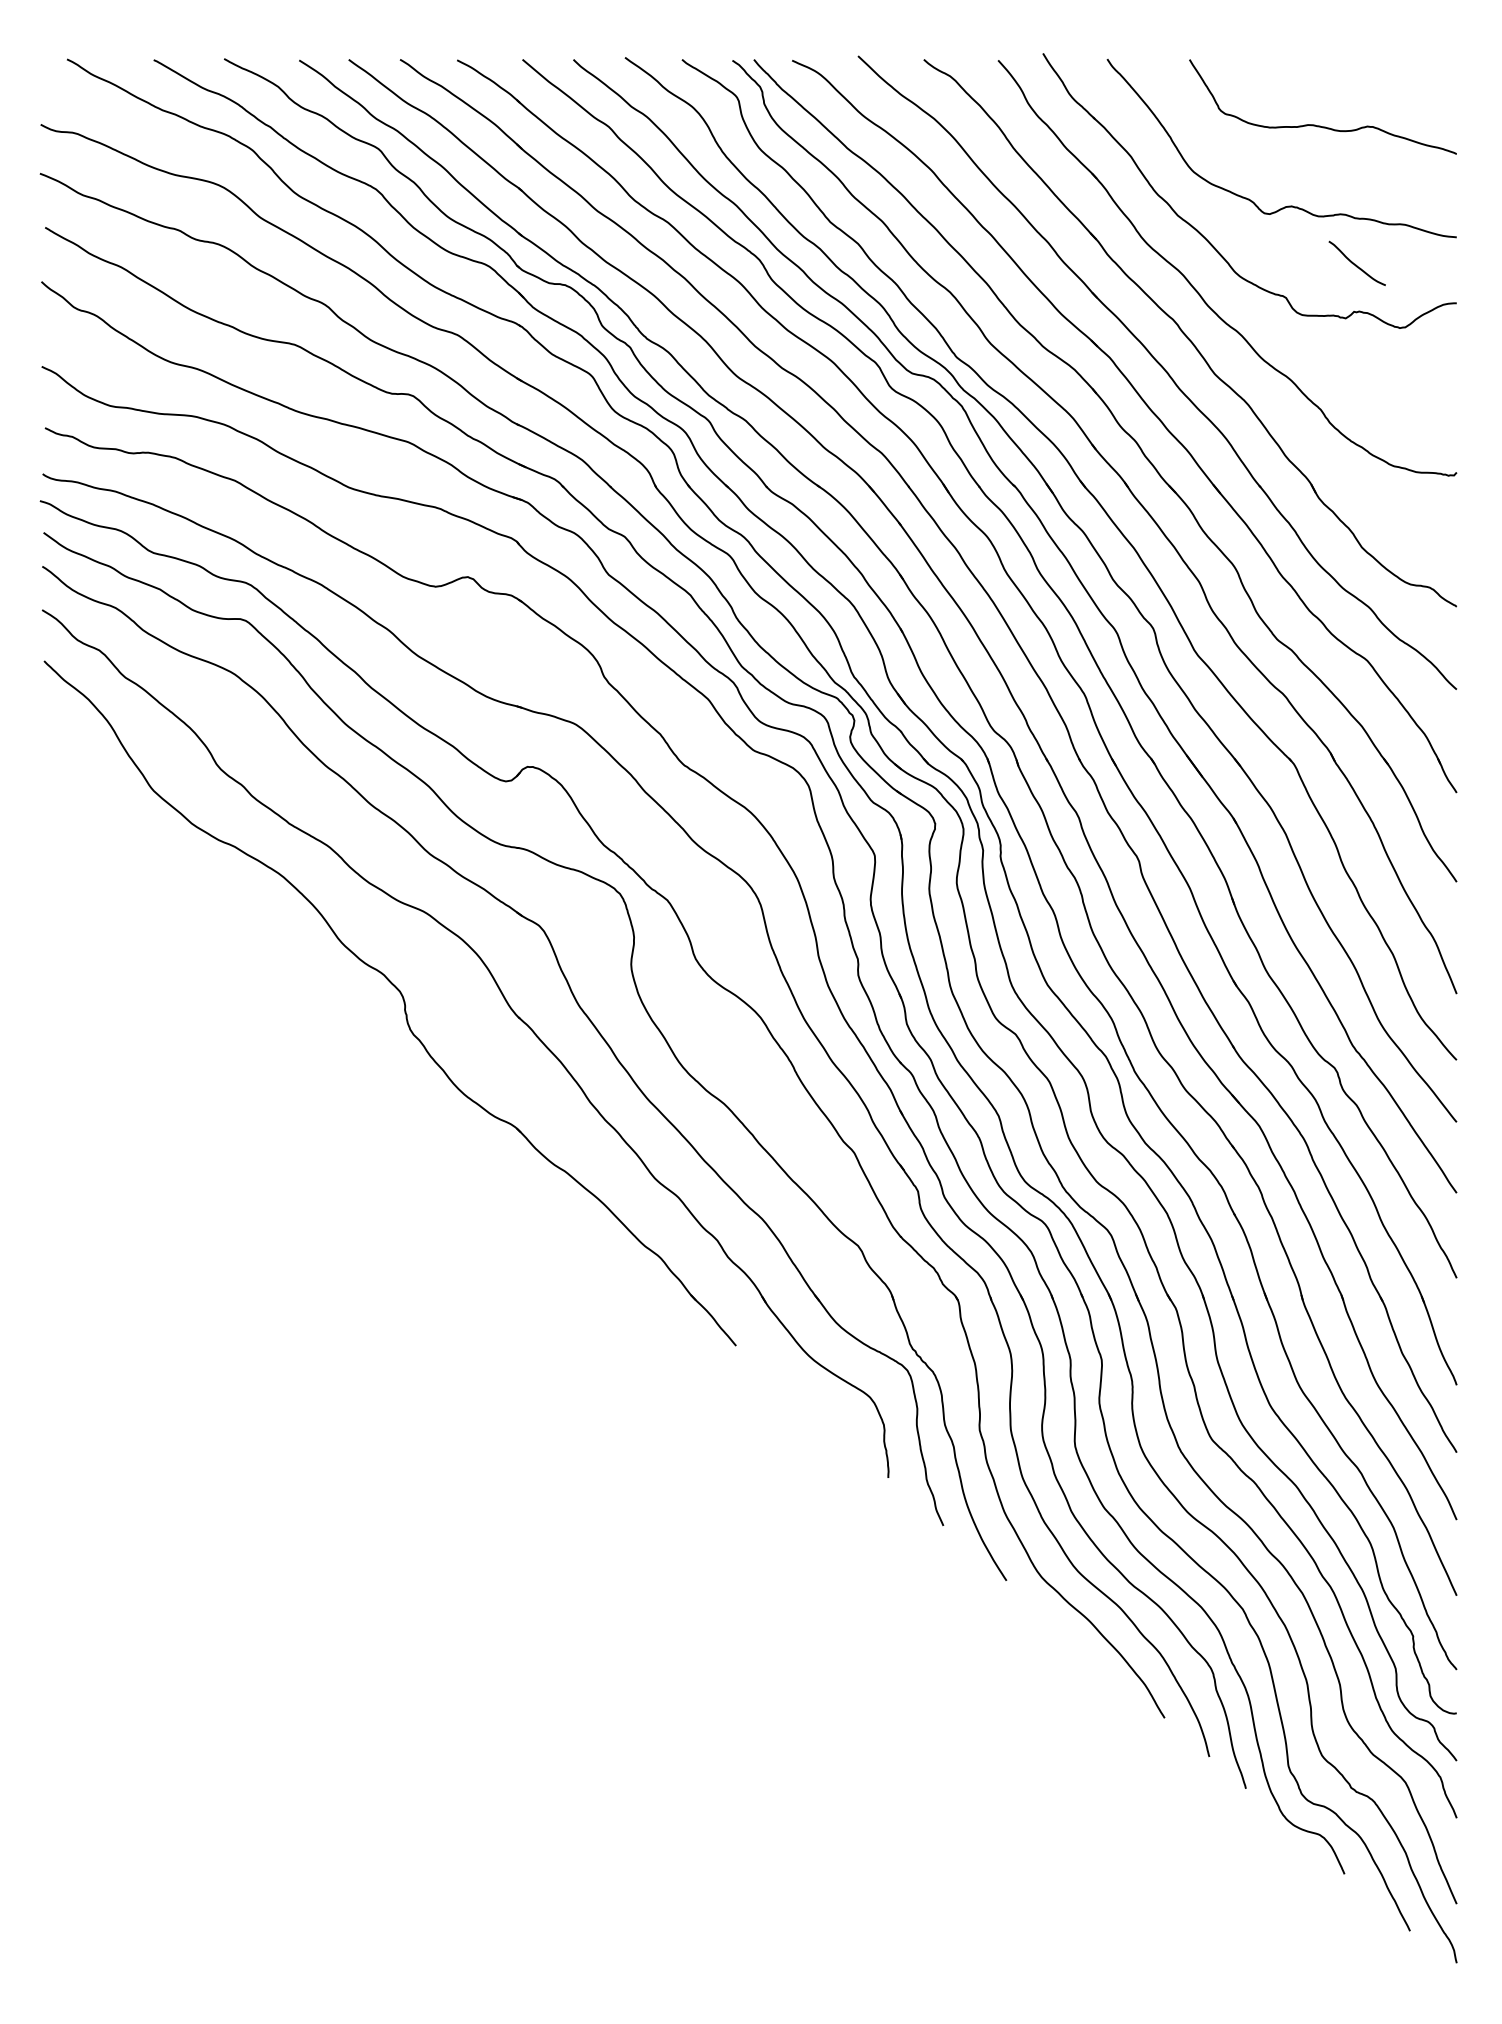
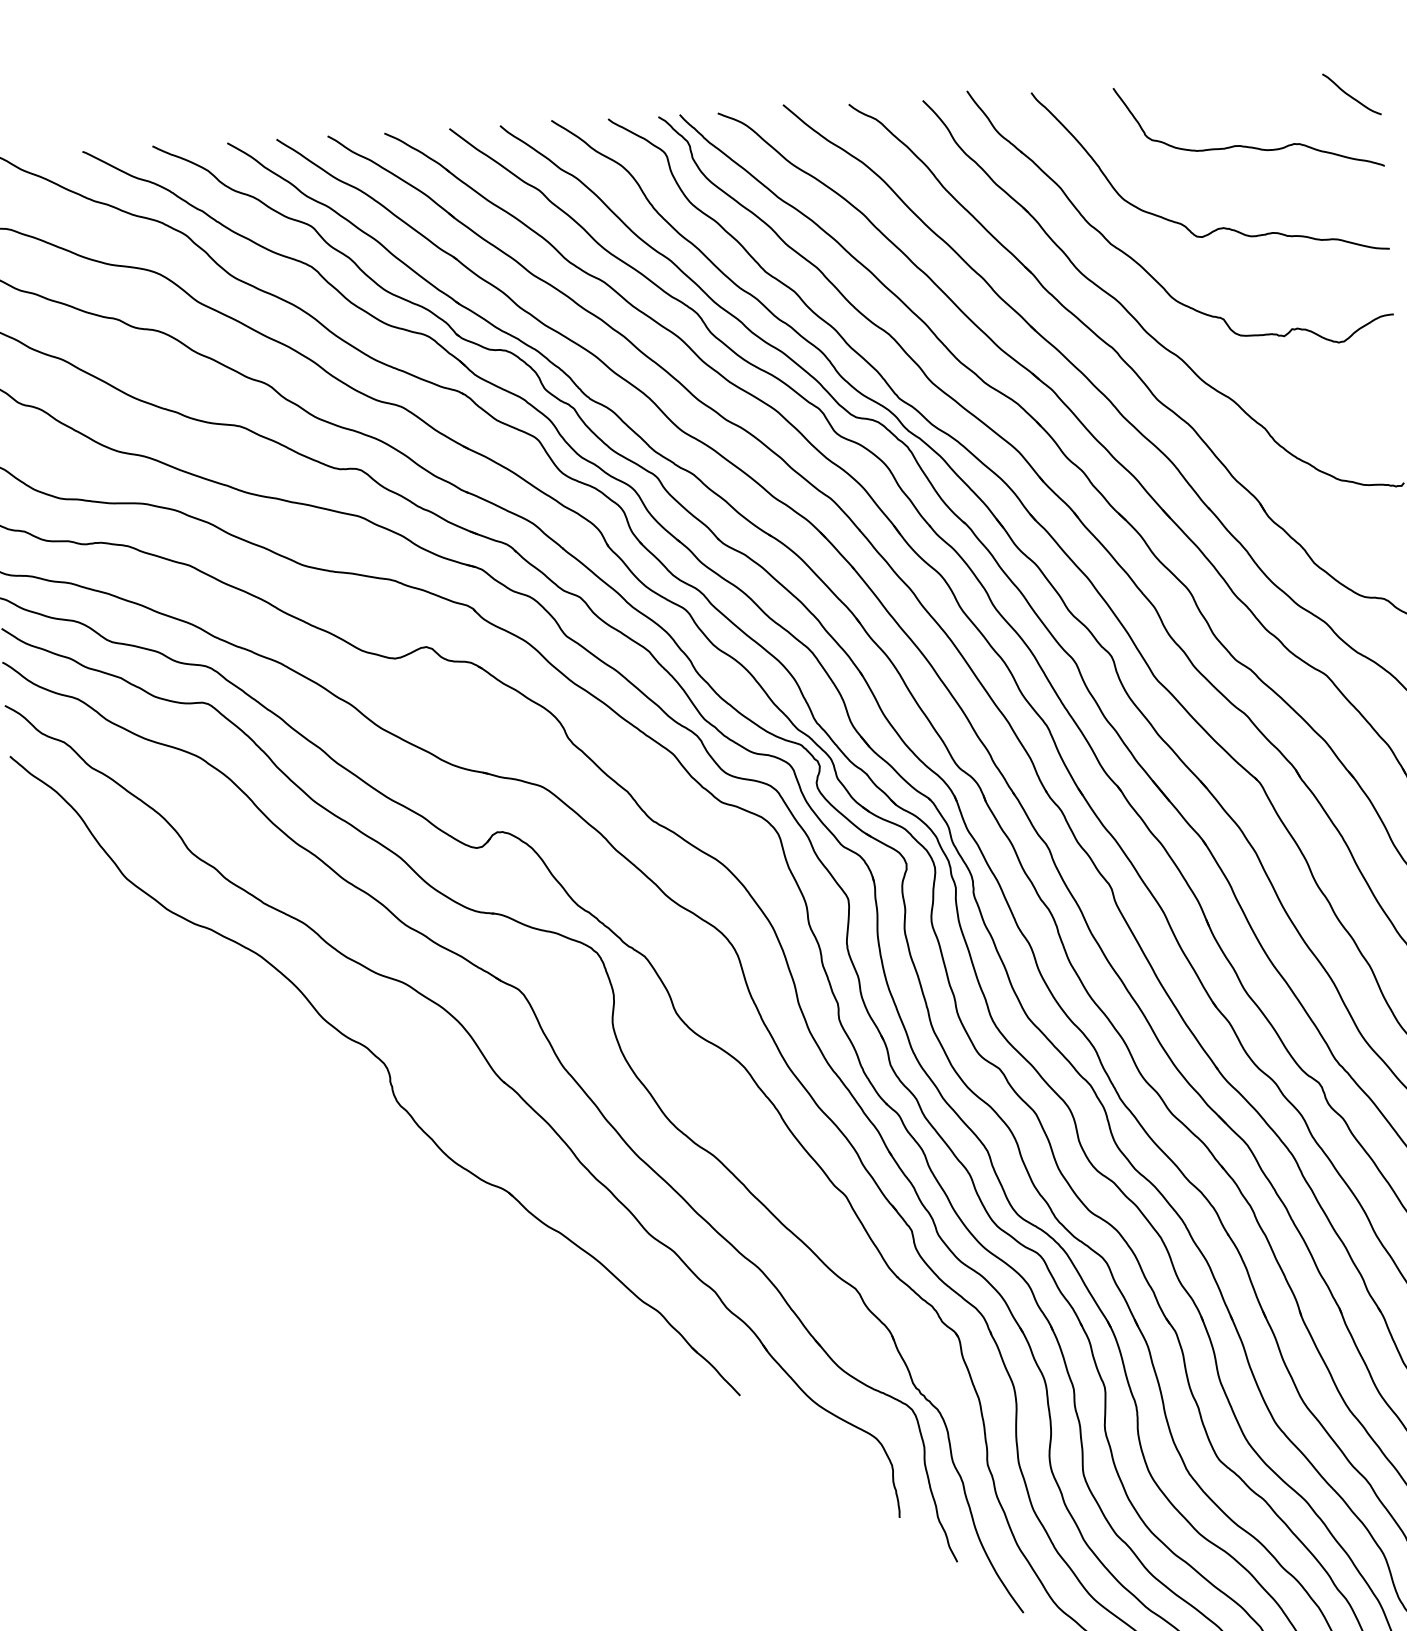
curve: (1356, 264) -> (1351, 95), moved

